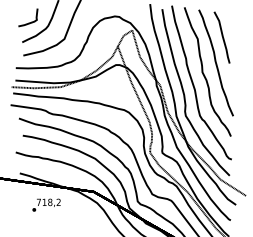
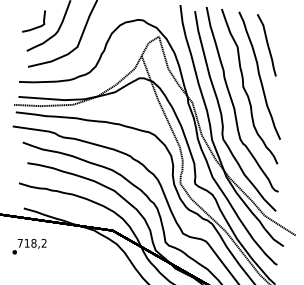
text: (46, 204) -> (29, 245), moved

